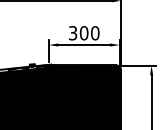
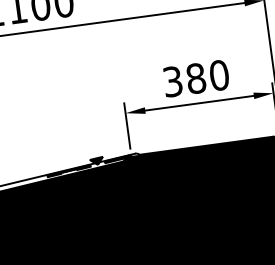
text: (83, 33) -> (194, 79), 300 -> 380

